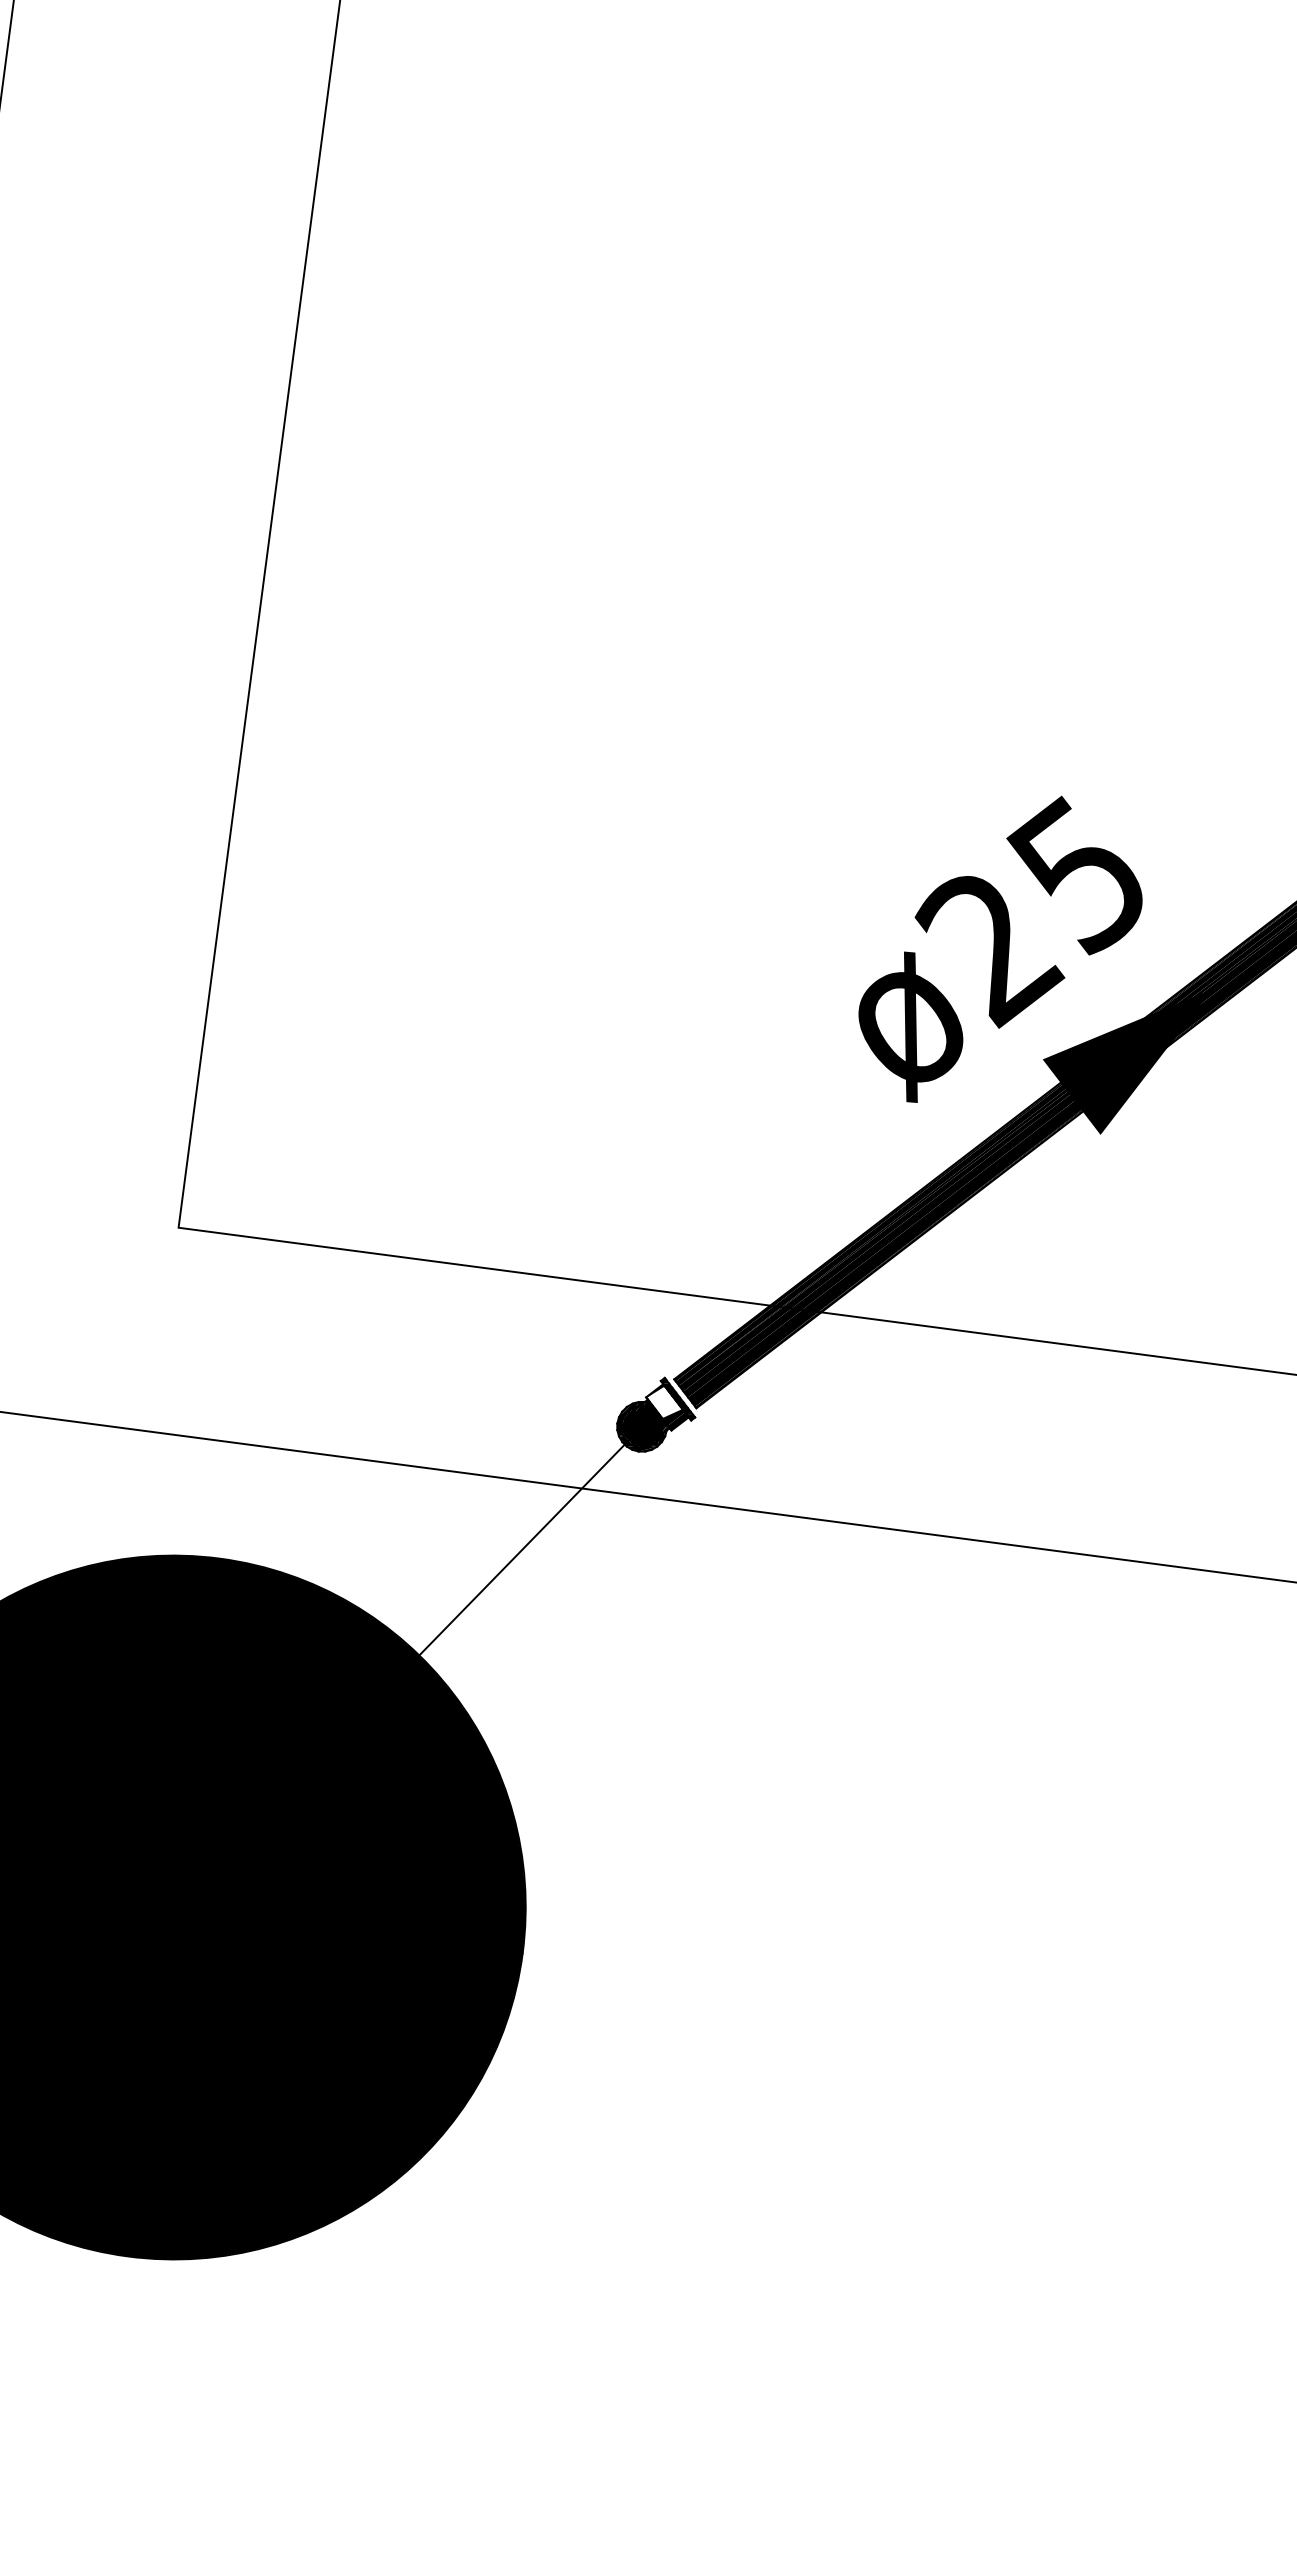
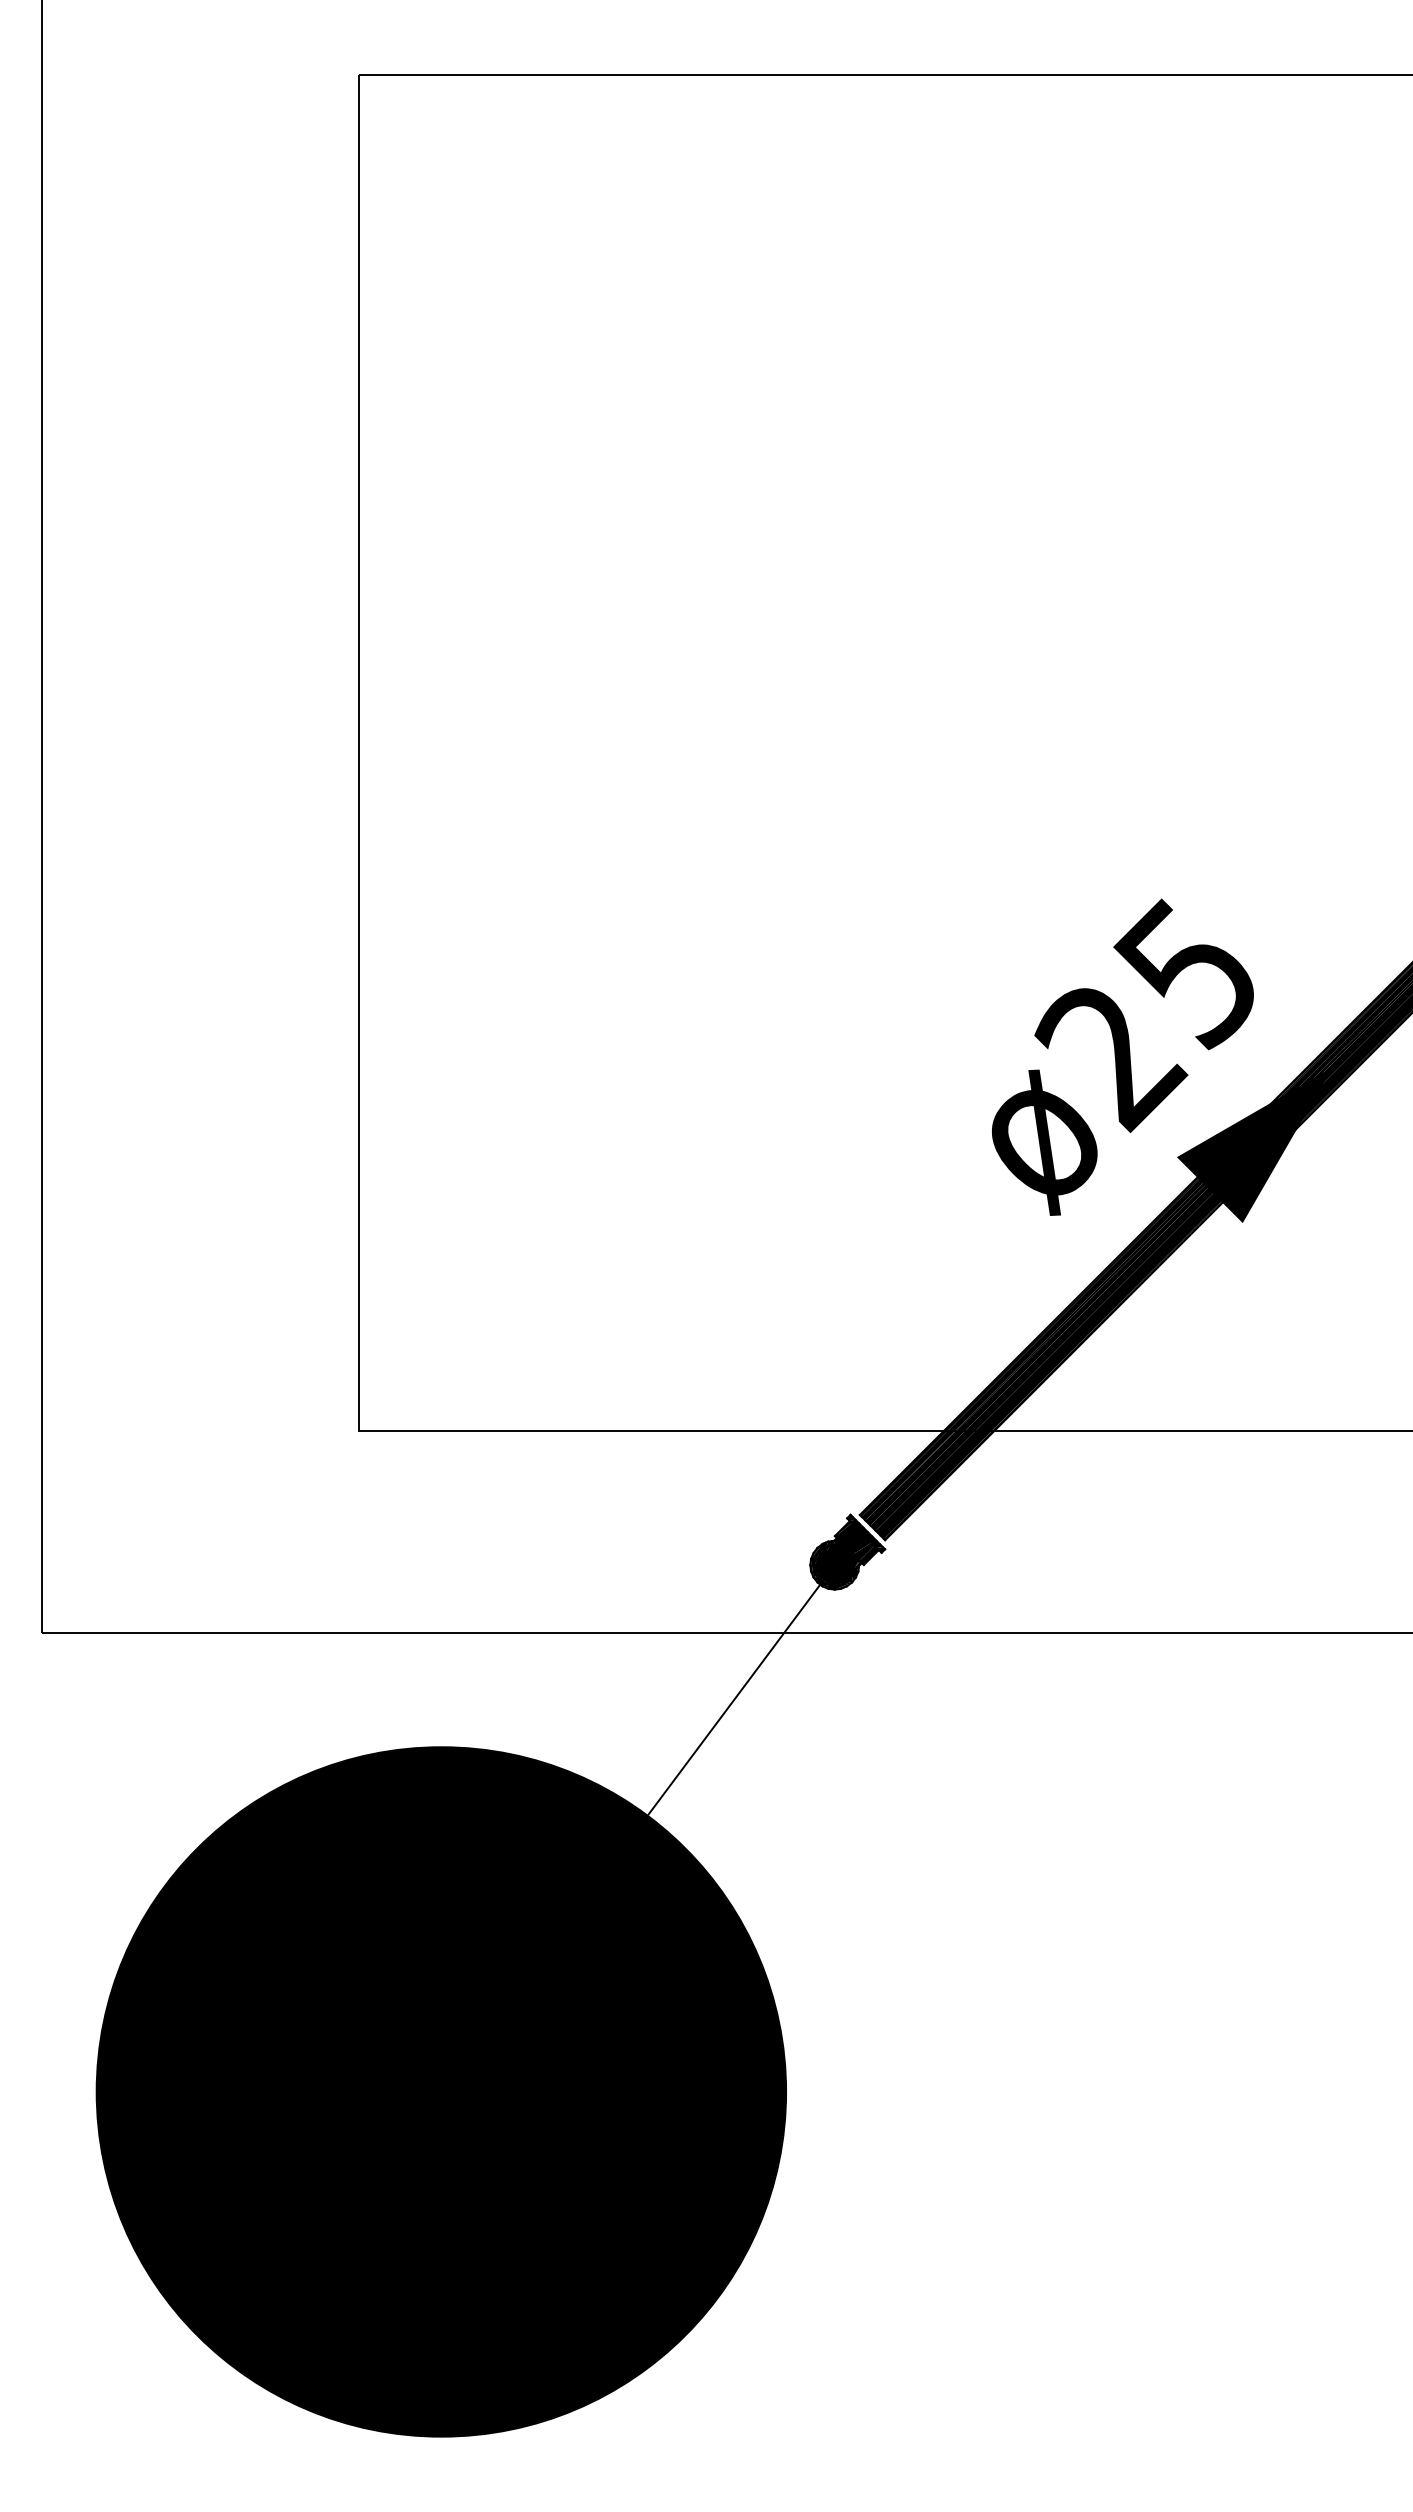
fill: (664, 1402) -> (853, 1538), added

